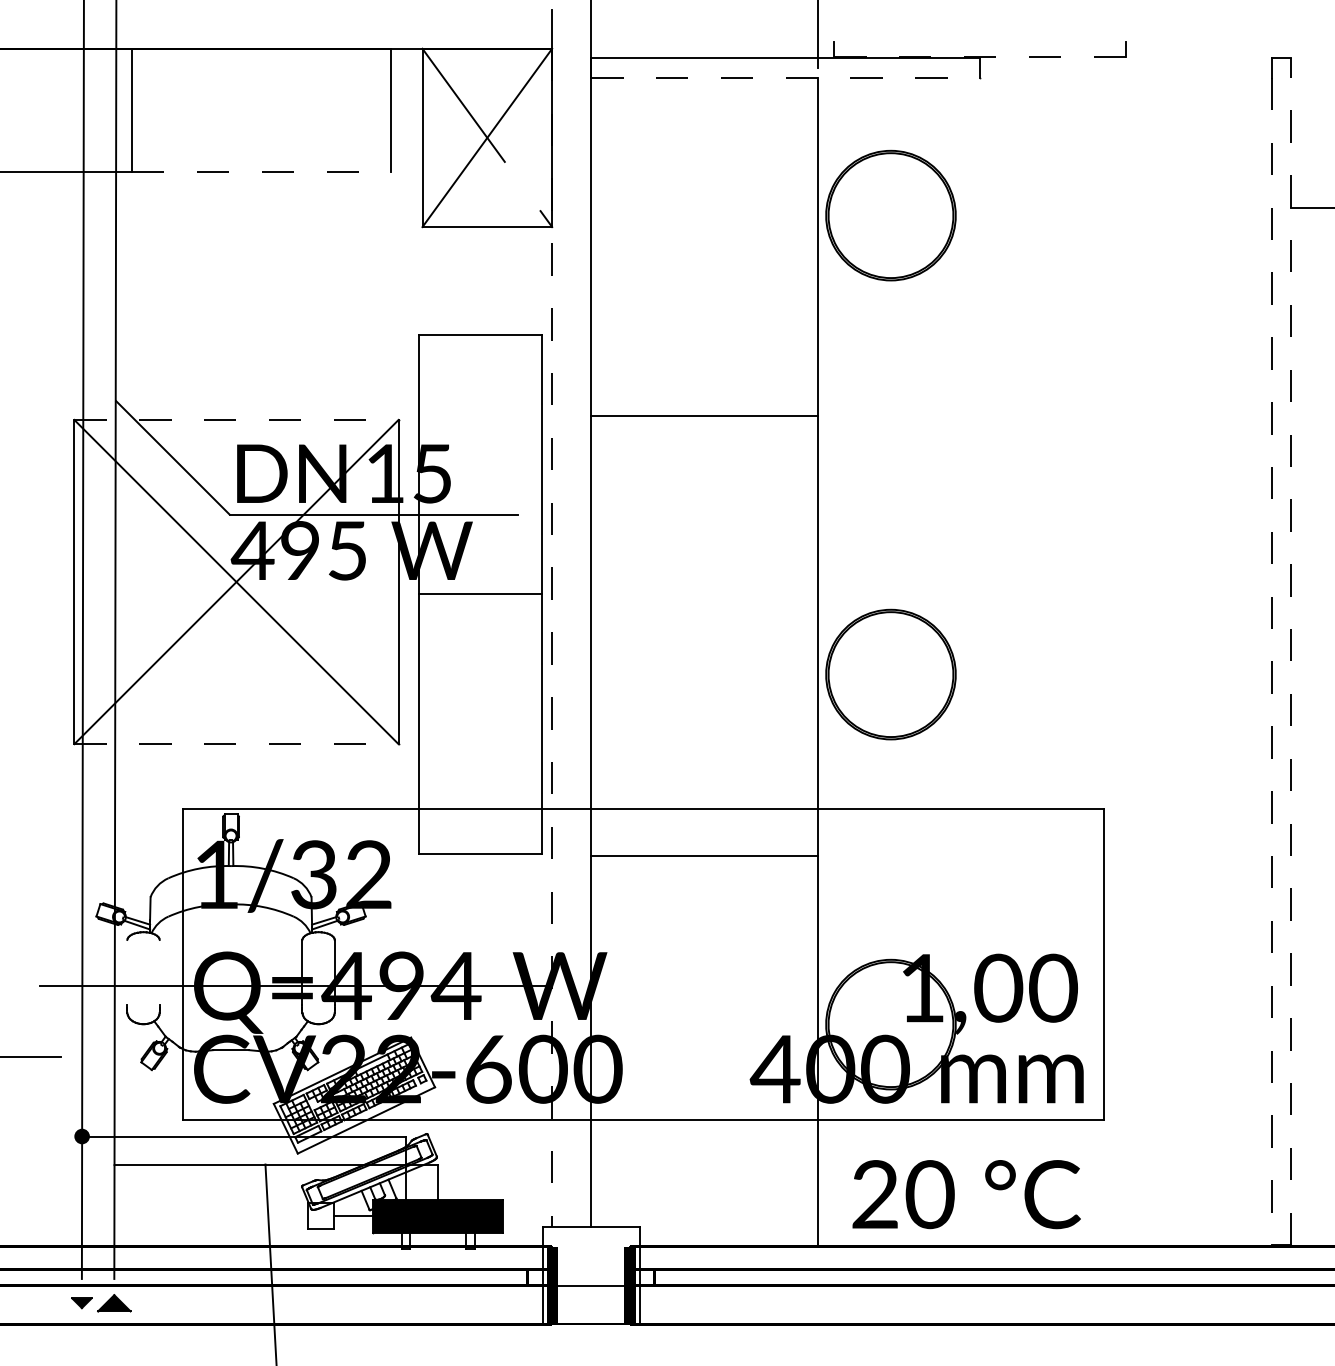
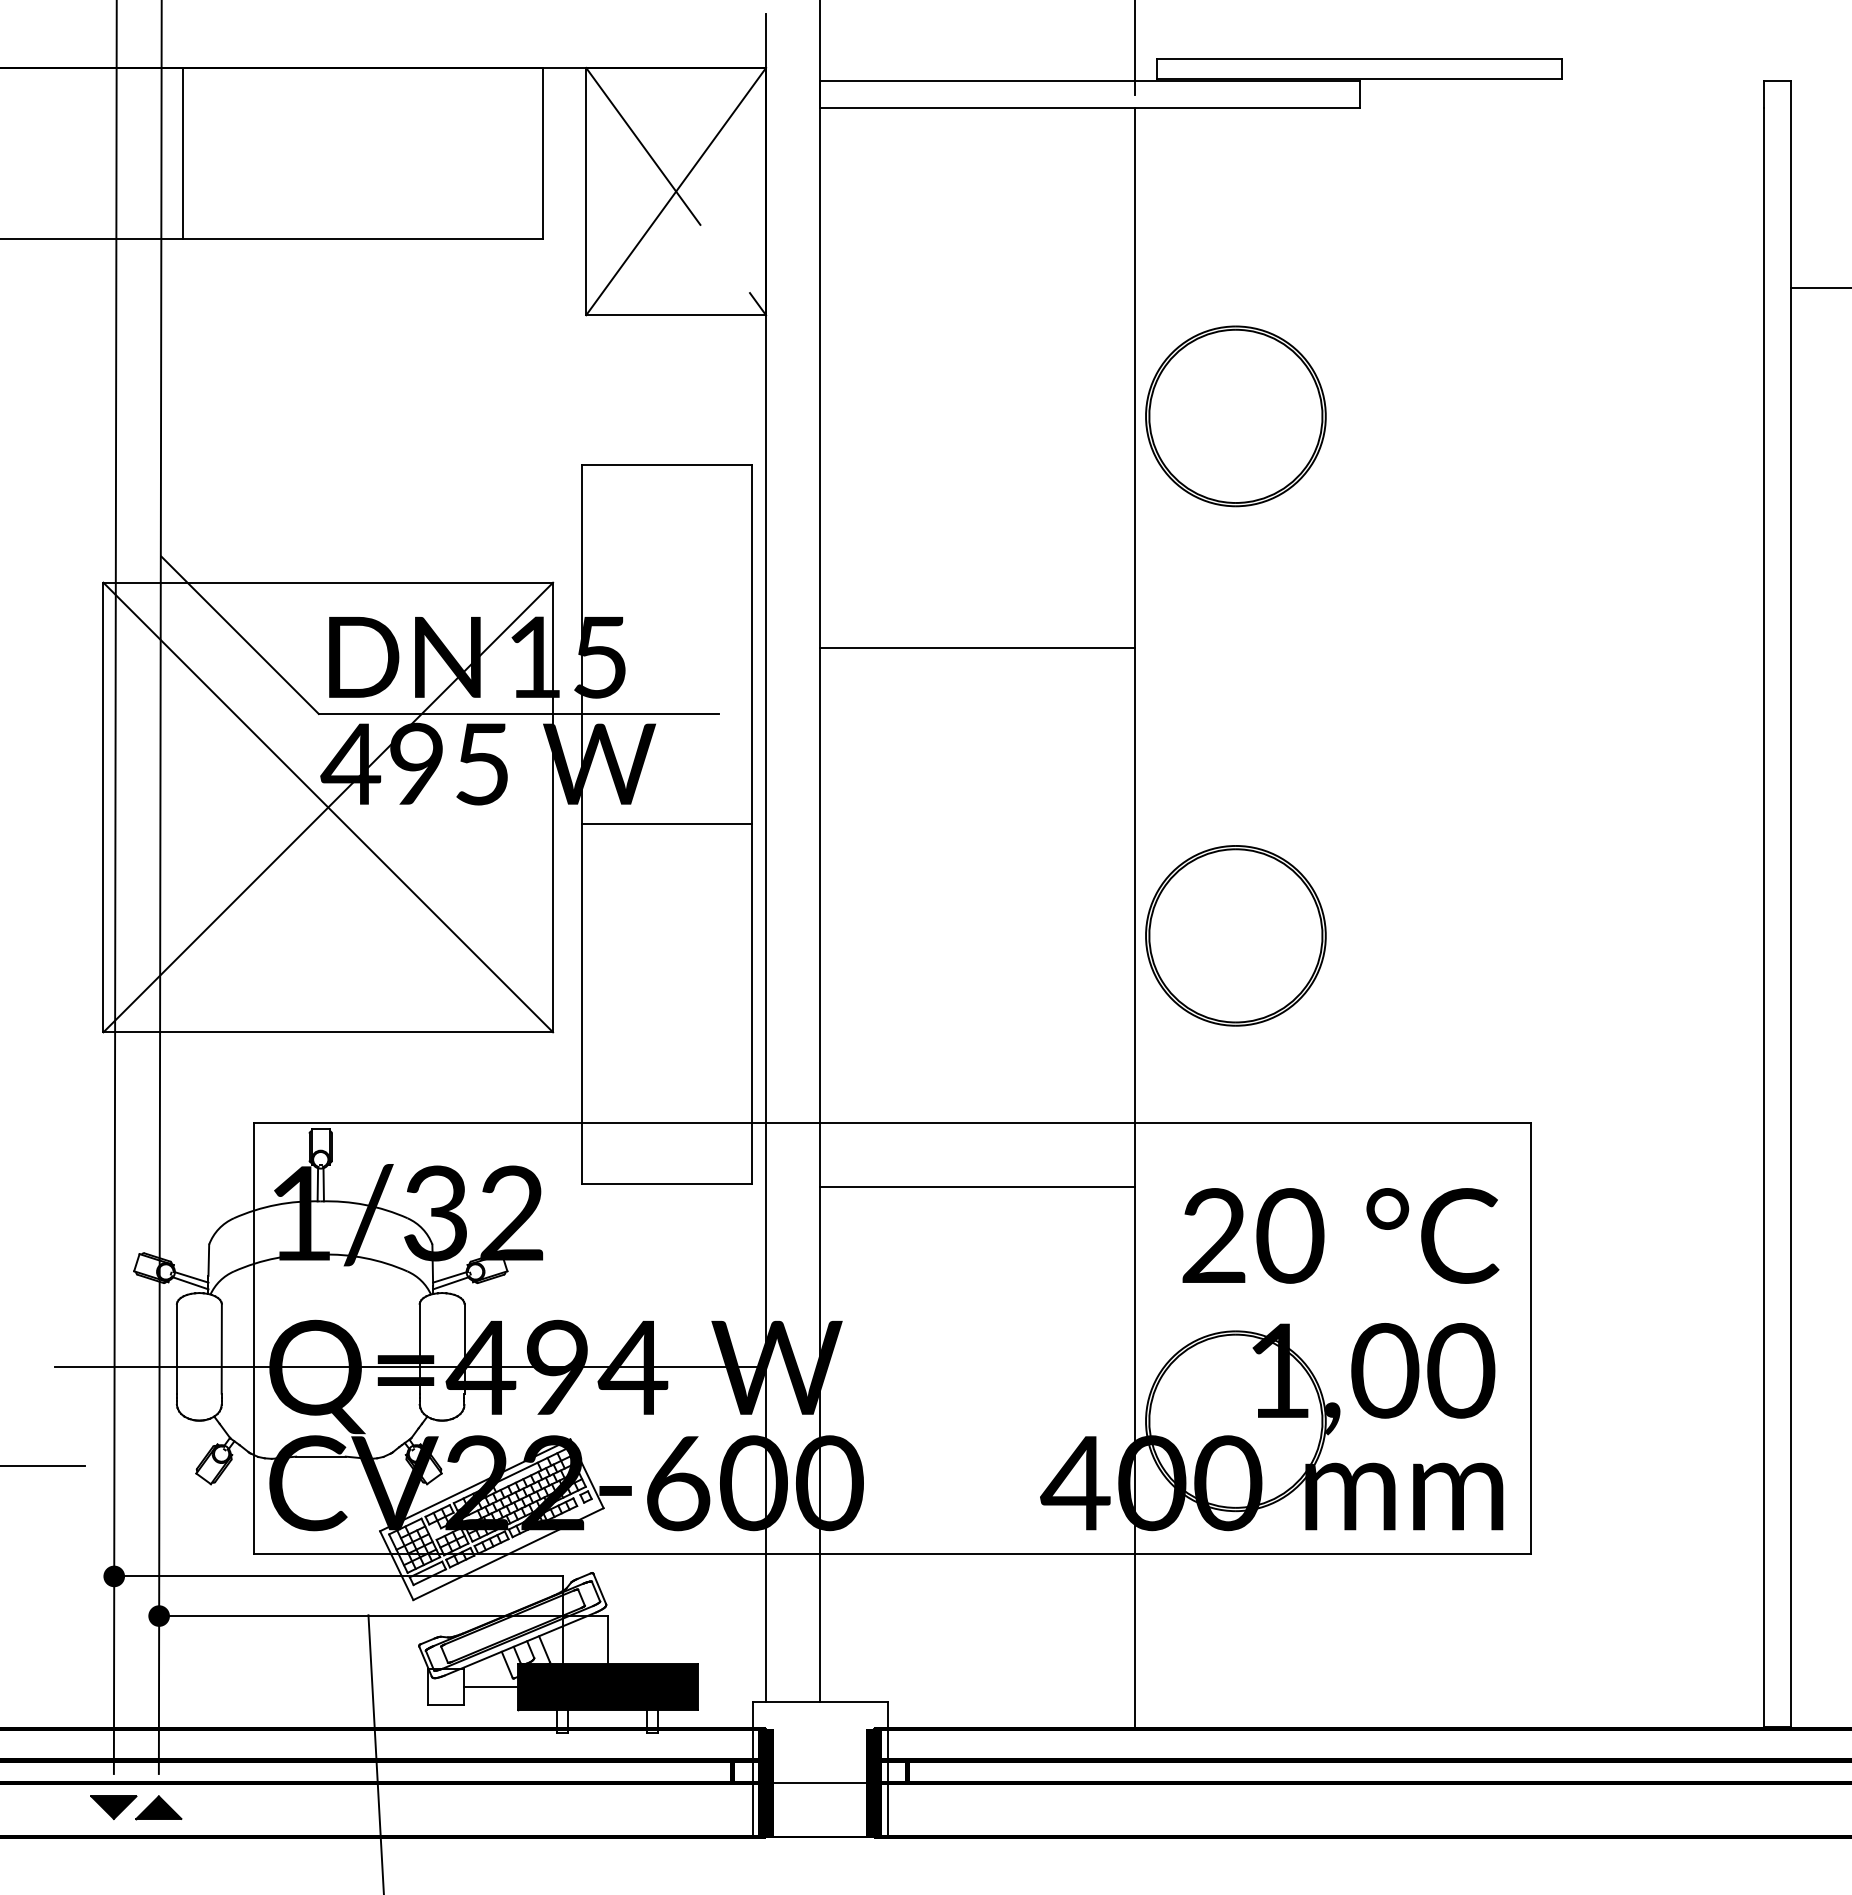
line: (980, 42) -> (1359, 59), added
line: (980, 57) -> (1360, 79), dashed -> solid
line: (785, 77) -> (1089, 108), dashed -> solid
line: (261, 171) -> (363, 238), dashed -> solid
part: (890, 215) -> (1235, 416), moved
line: (704, 416) -> (977, 647), moved
line: (236, 419) -> (328, 582), dashed -> solid
line: (552, 638) -> (766, 885), dashed -> solid
line: (1291, 651) -> (1791, 904), dashed -> solid
line: (1272, 662) -> (1764, 918), dashed -> solid
line: (236, 744) -> (328, 1032), dashed -> solid
line: (127, 972) -> (176, 1348), added
line: (159, 972) -> (221, 1348), added
fill: (114, 1164) -> (158, 1615), added
text: (966, 1194) -> (1340, 1235), moved
part: (81, 1303) -> (113, 1807), size x1.67

